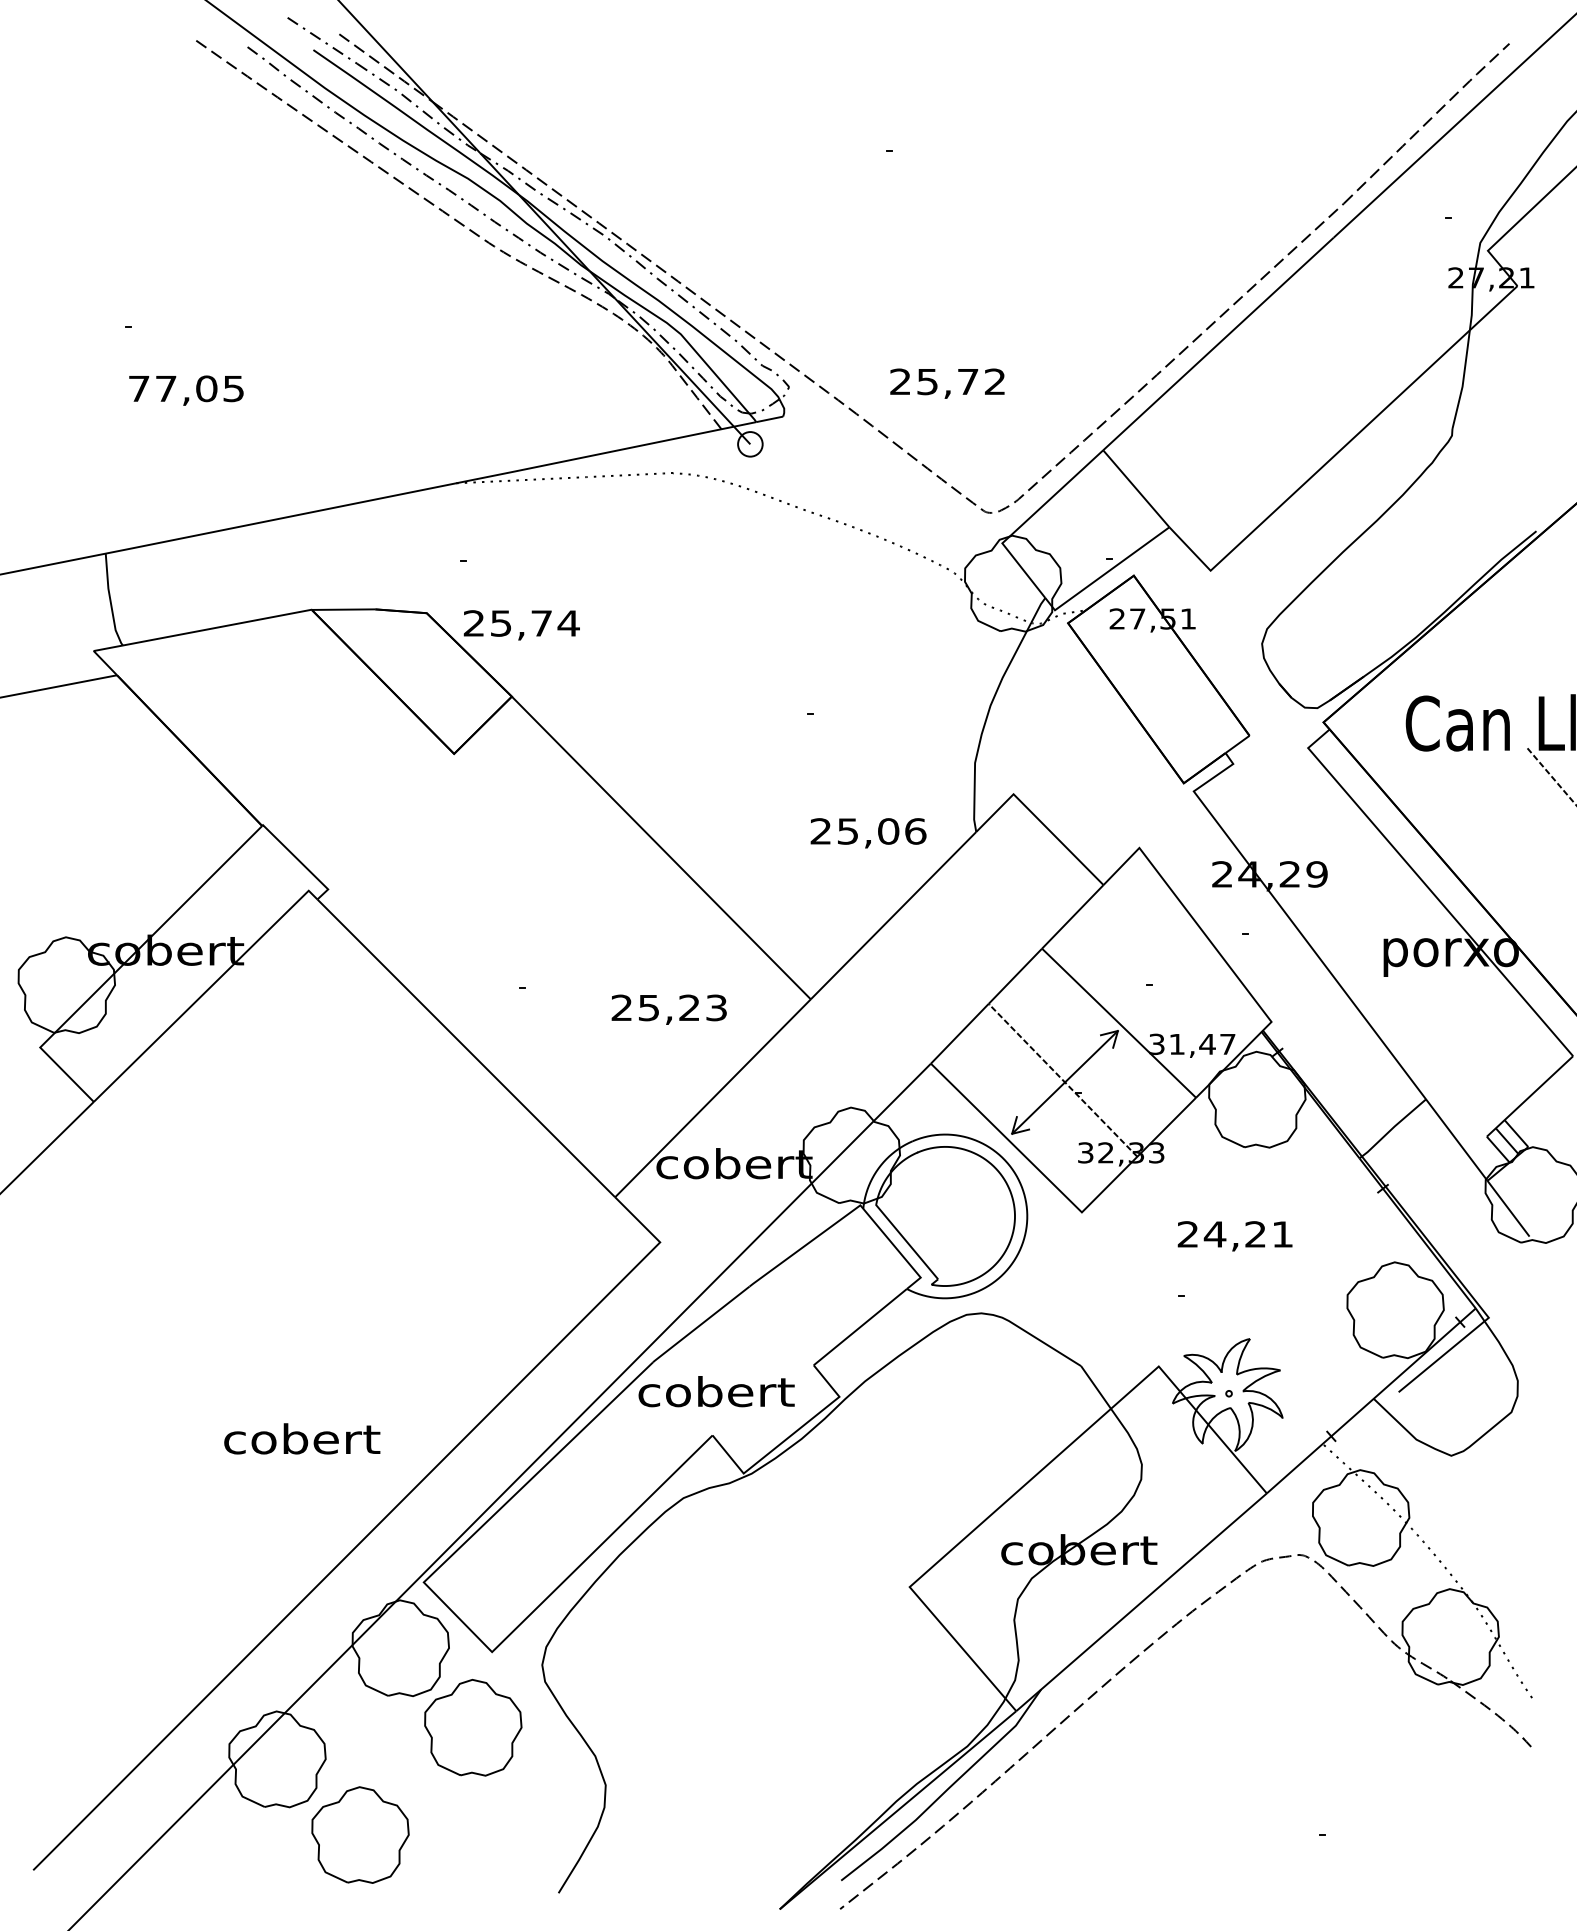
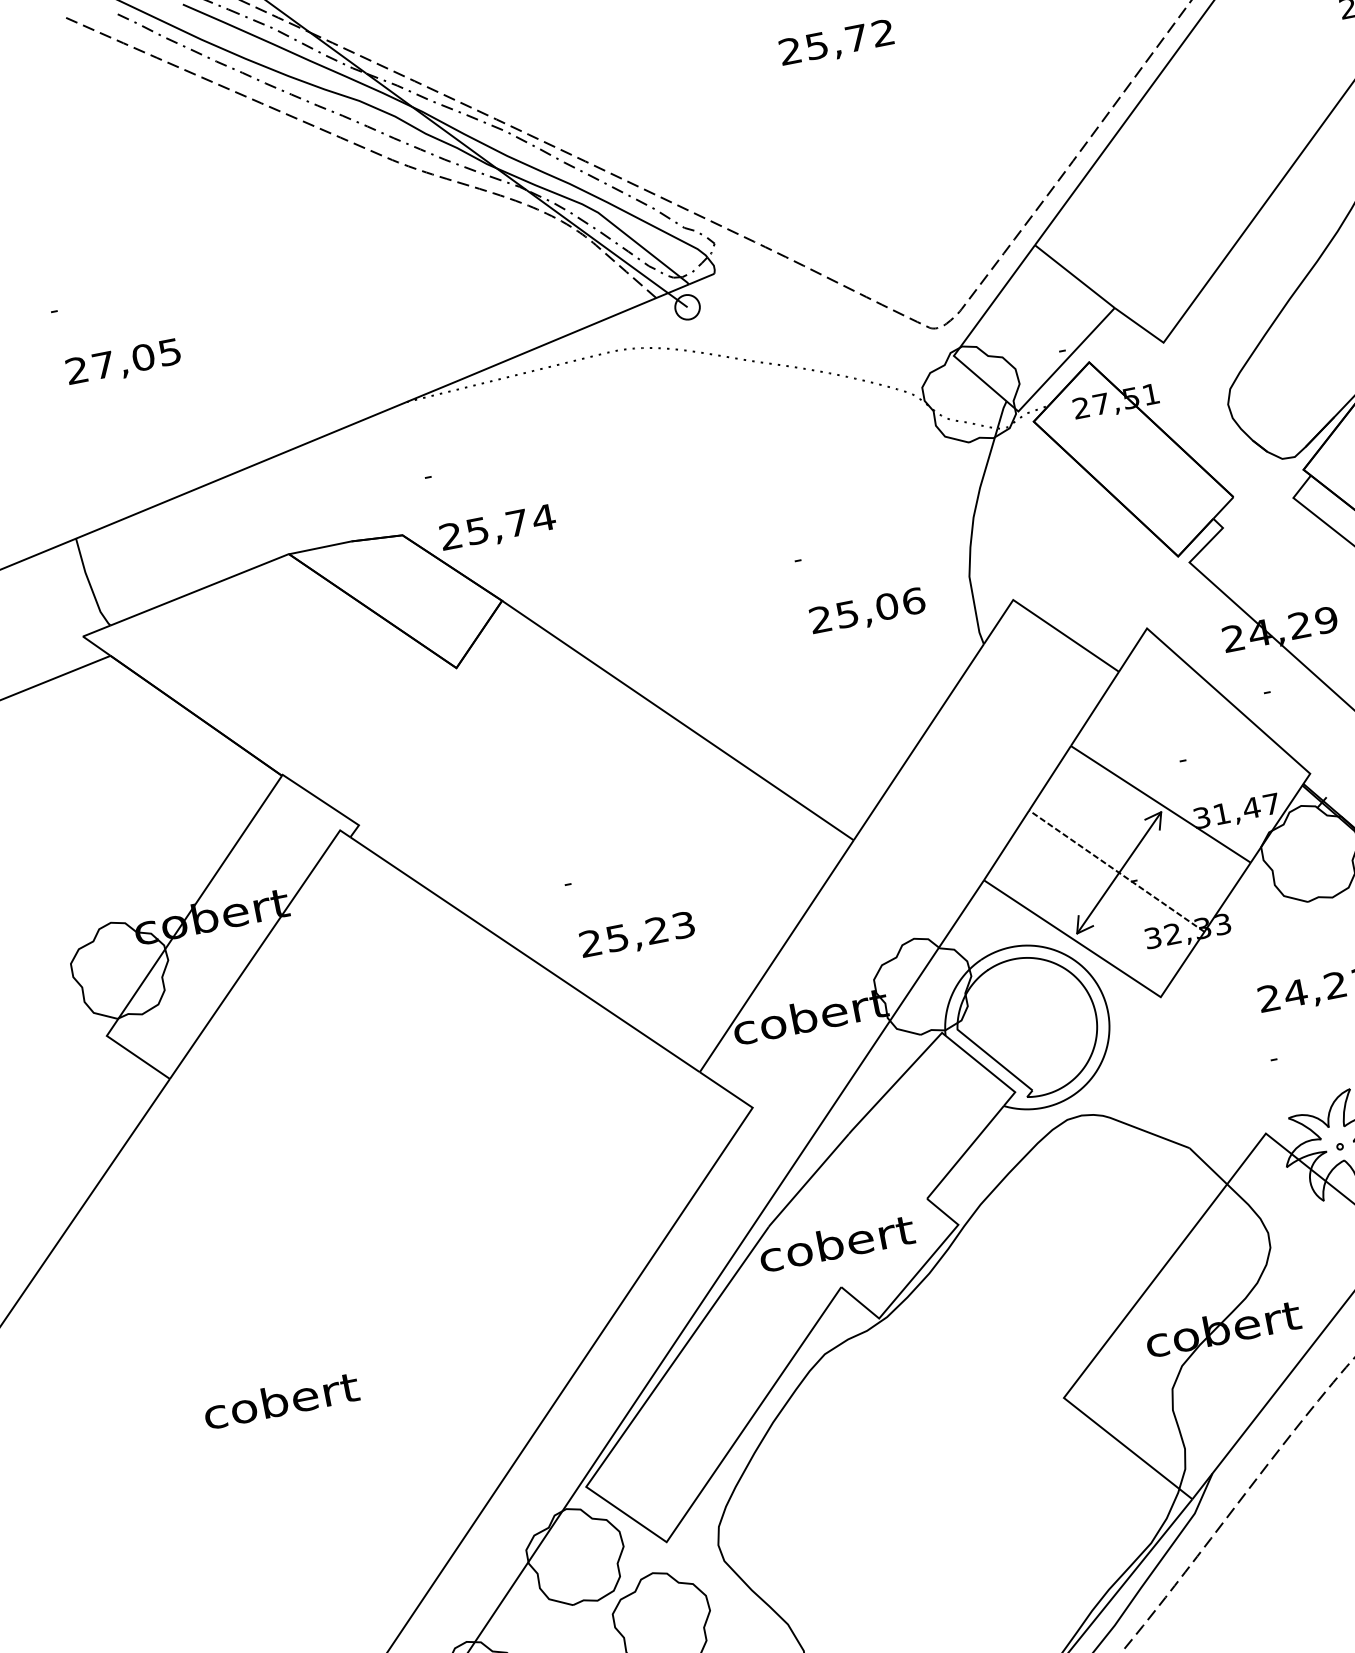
text: (947, 383) -> (836, 43), moved
text: (138, 388) -> (76, 370), 77,05 -> 27,05
text: (868, 833) -> (867, 612), moved
text: (668, 1009) -> (636, 936), moved
text: (302, 1438) -> (281, 1400), moved

